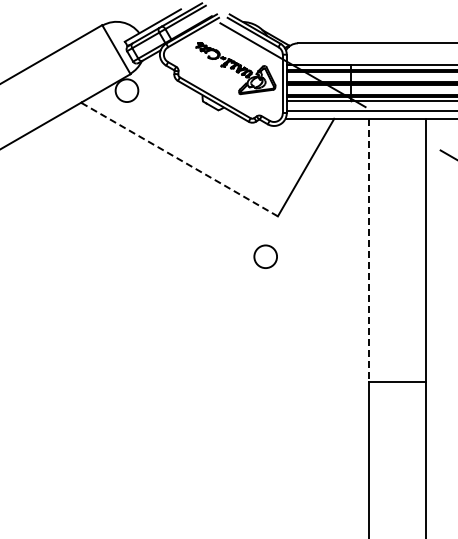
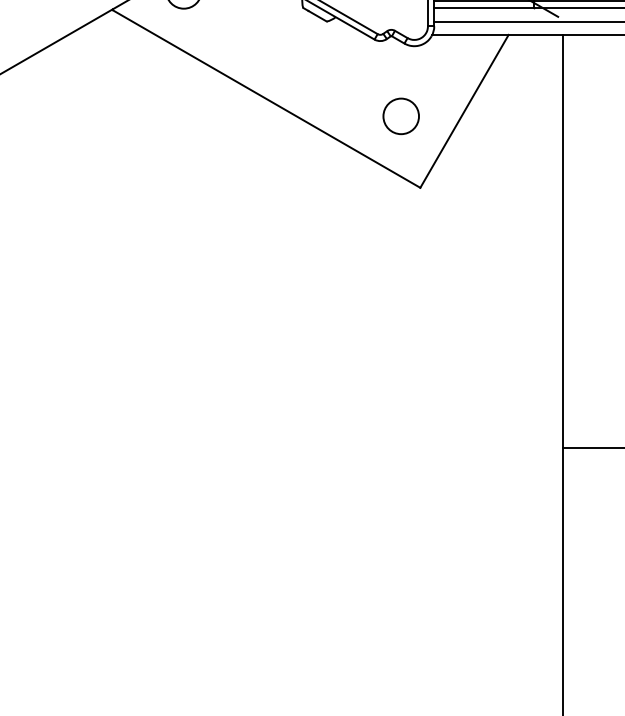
line: (180, 159) -> (267, 98), dashed -> solid
line: (368, 250) -> (562, 241), dashed -> solid
circle: (265, 256) -> (400, 115), moved

